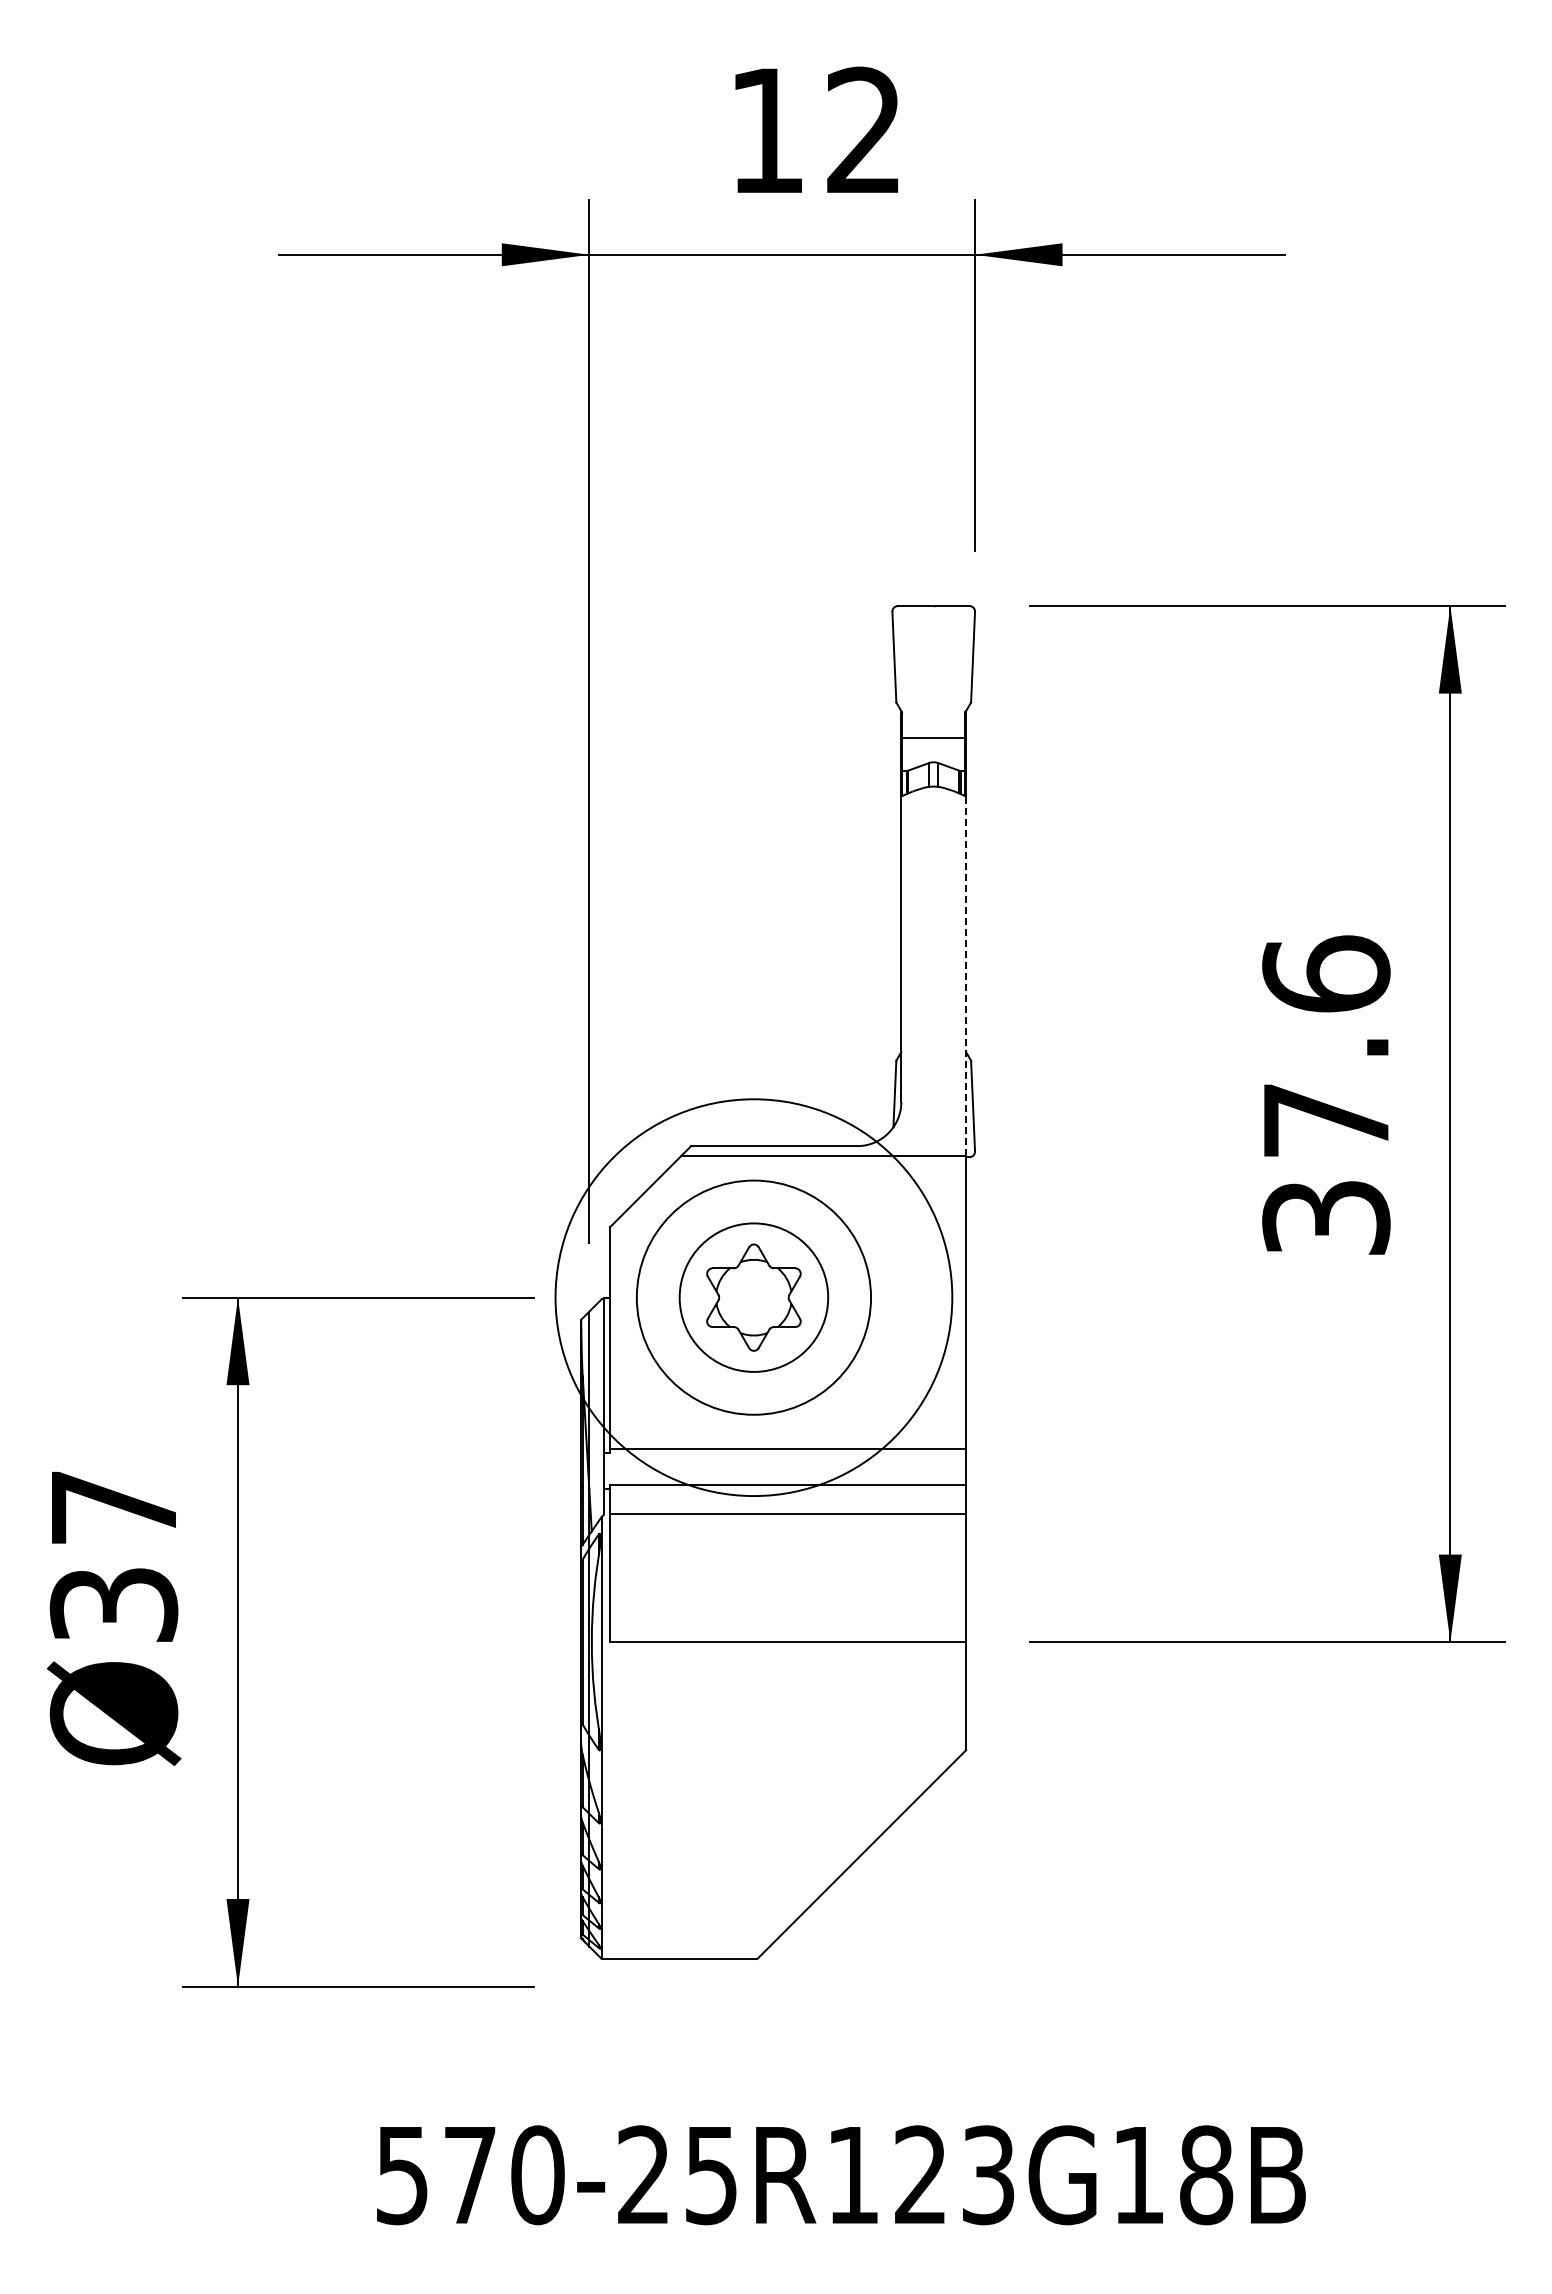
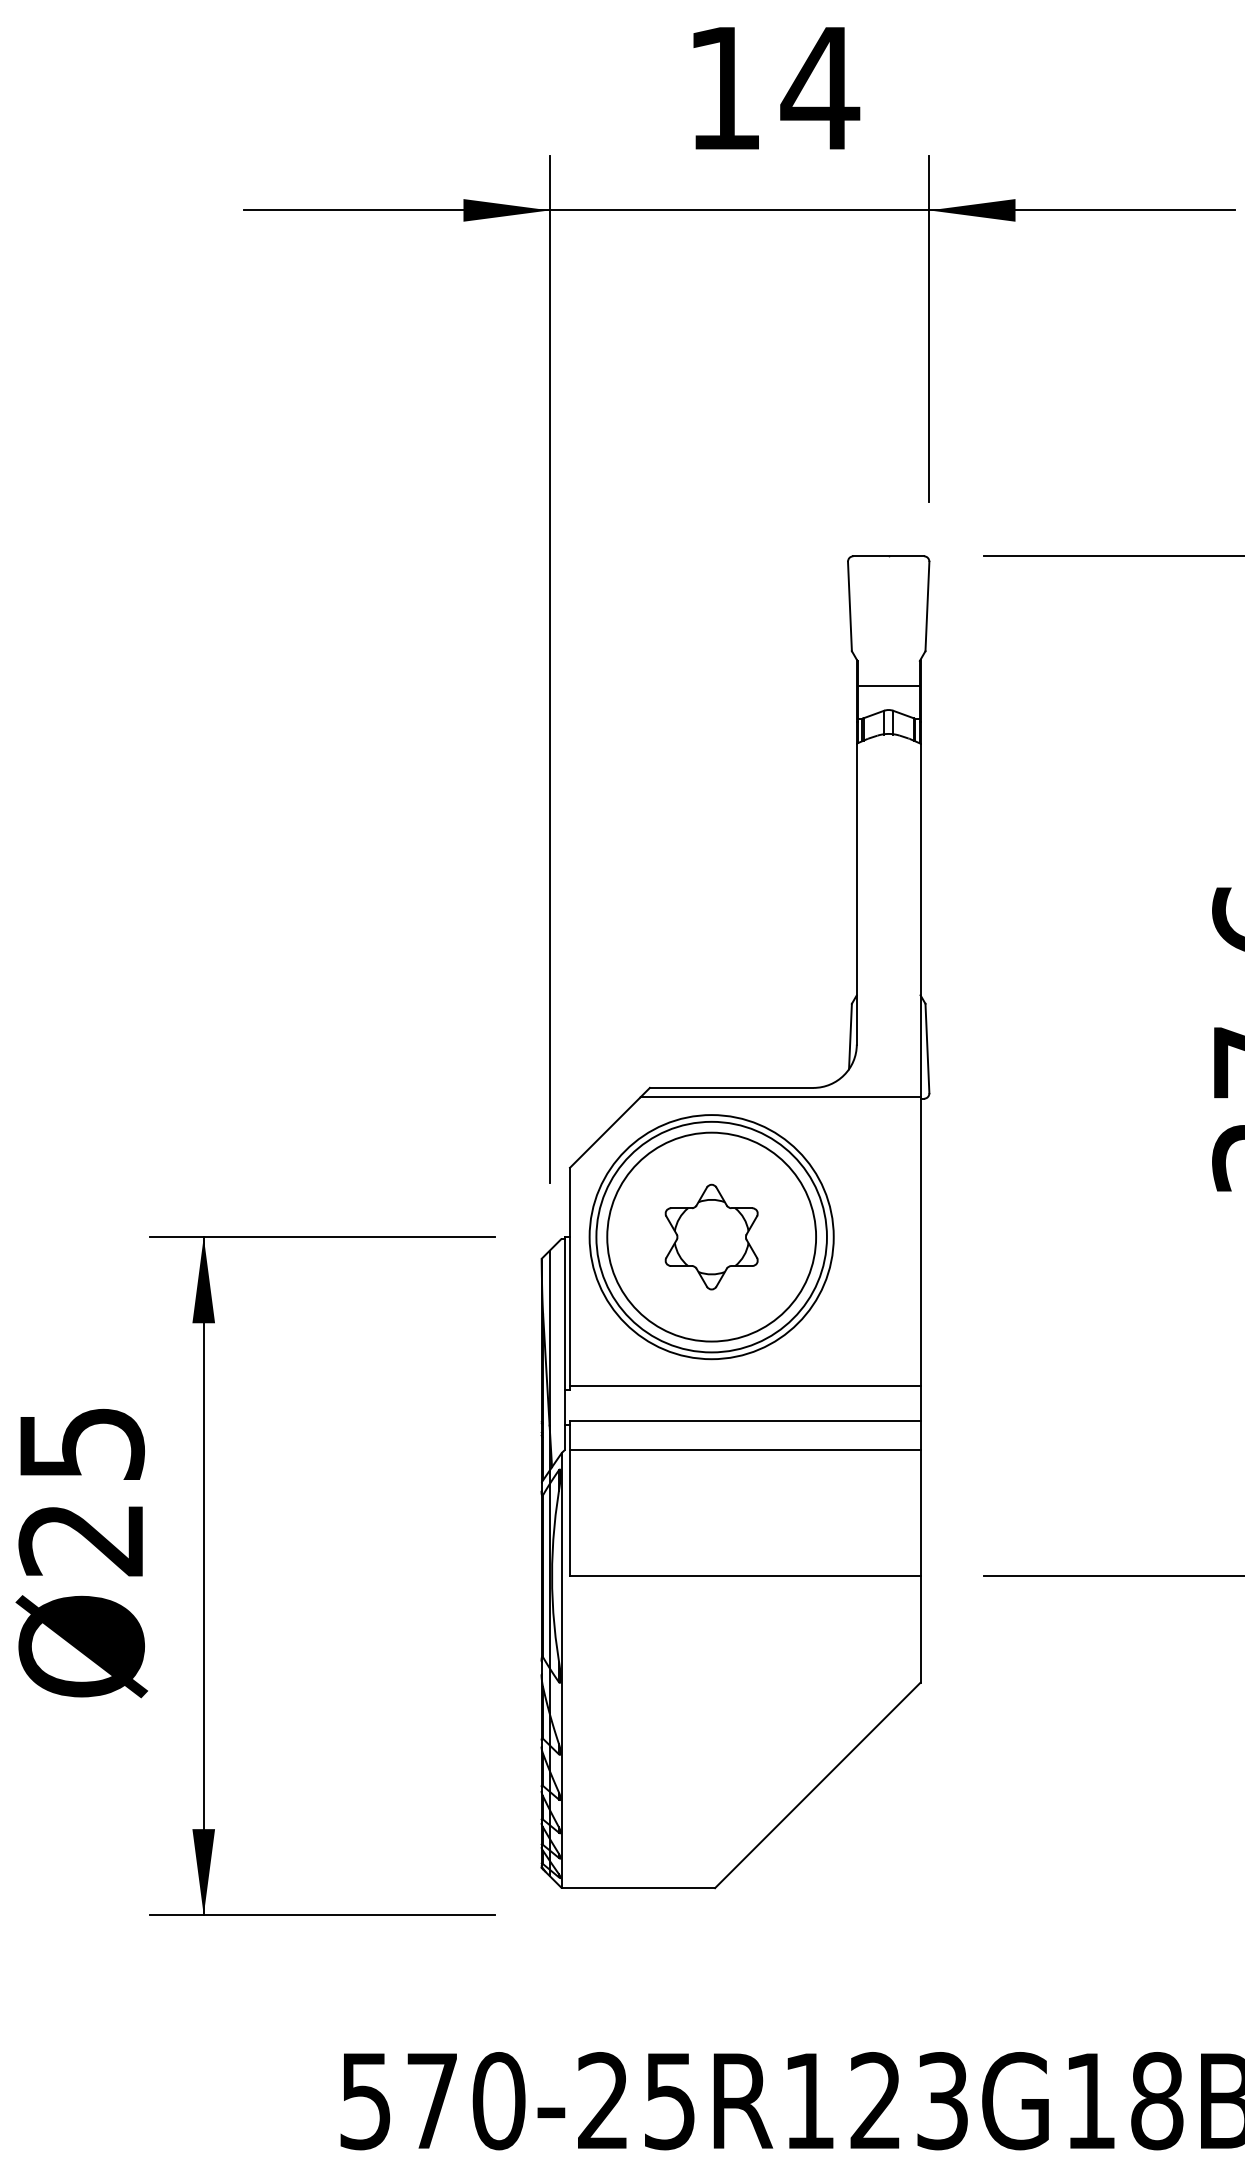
text: (863, 129) -> (819, 87), 12 -> 14
line: (966, 976) -> (920, 920), dashed -> solid
circle: (753, 1297) -> (711, 1236), size x0.62
circle: (753, 1297) -> (711, 1236), size x1.43
text: (113, 1556) -> (81, 1491), Ø37 -> Ø25

